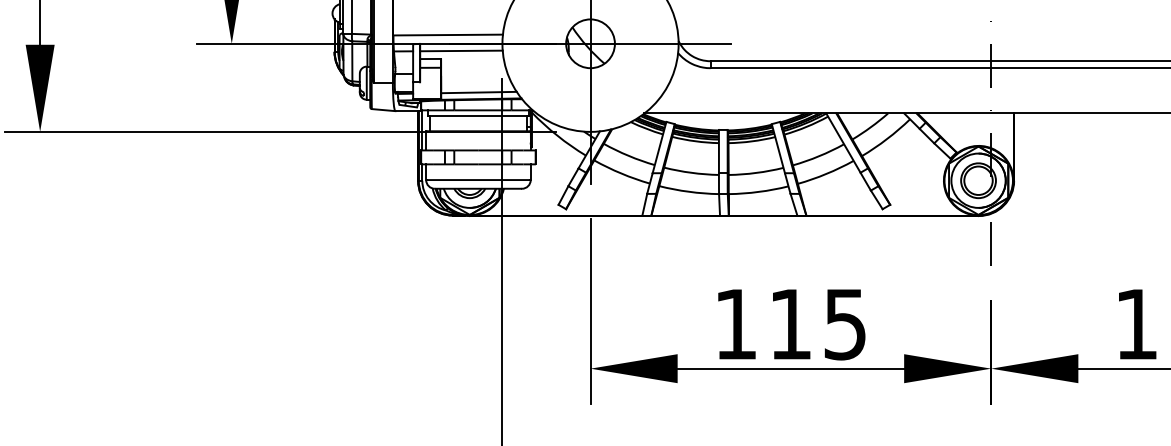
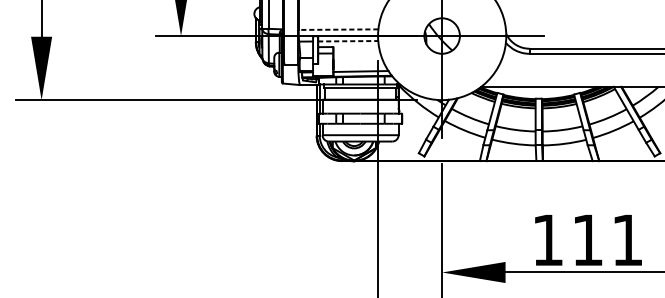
line: (448, 35) -> (338, 30), solid -> dashed
line: (461, 50) -> (348, 40), solid -> dashed
text: (844, 324) -> (627, 240), 115 -> 111

